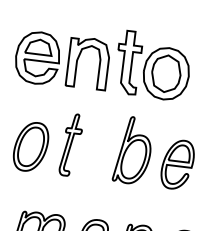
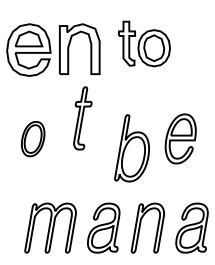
part: (153, 65) -> (144, 43), size x0.7
part: (71, 145) -> (82, 118), moved
part: (31, 146) -> (33, 138), size x0.7
part: (132, 150) -> (131, 148), moved

